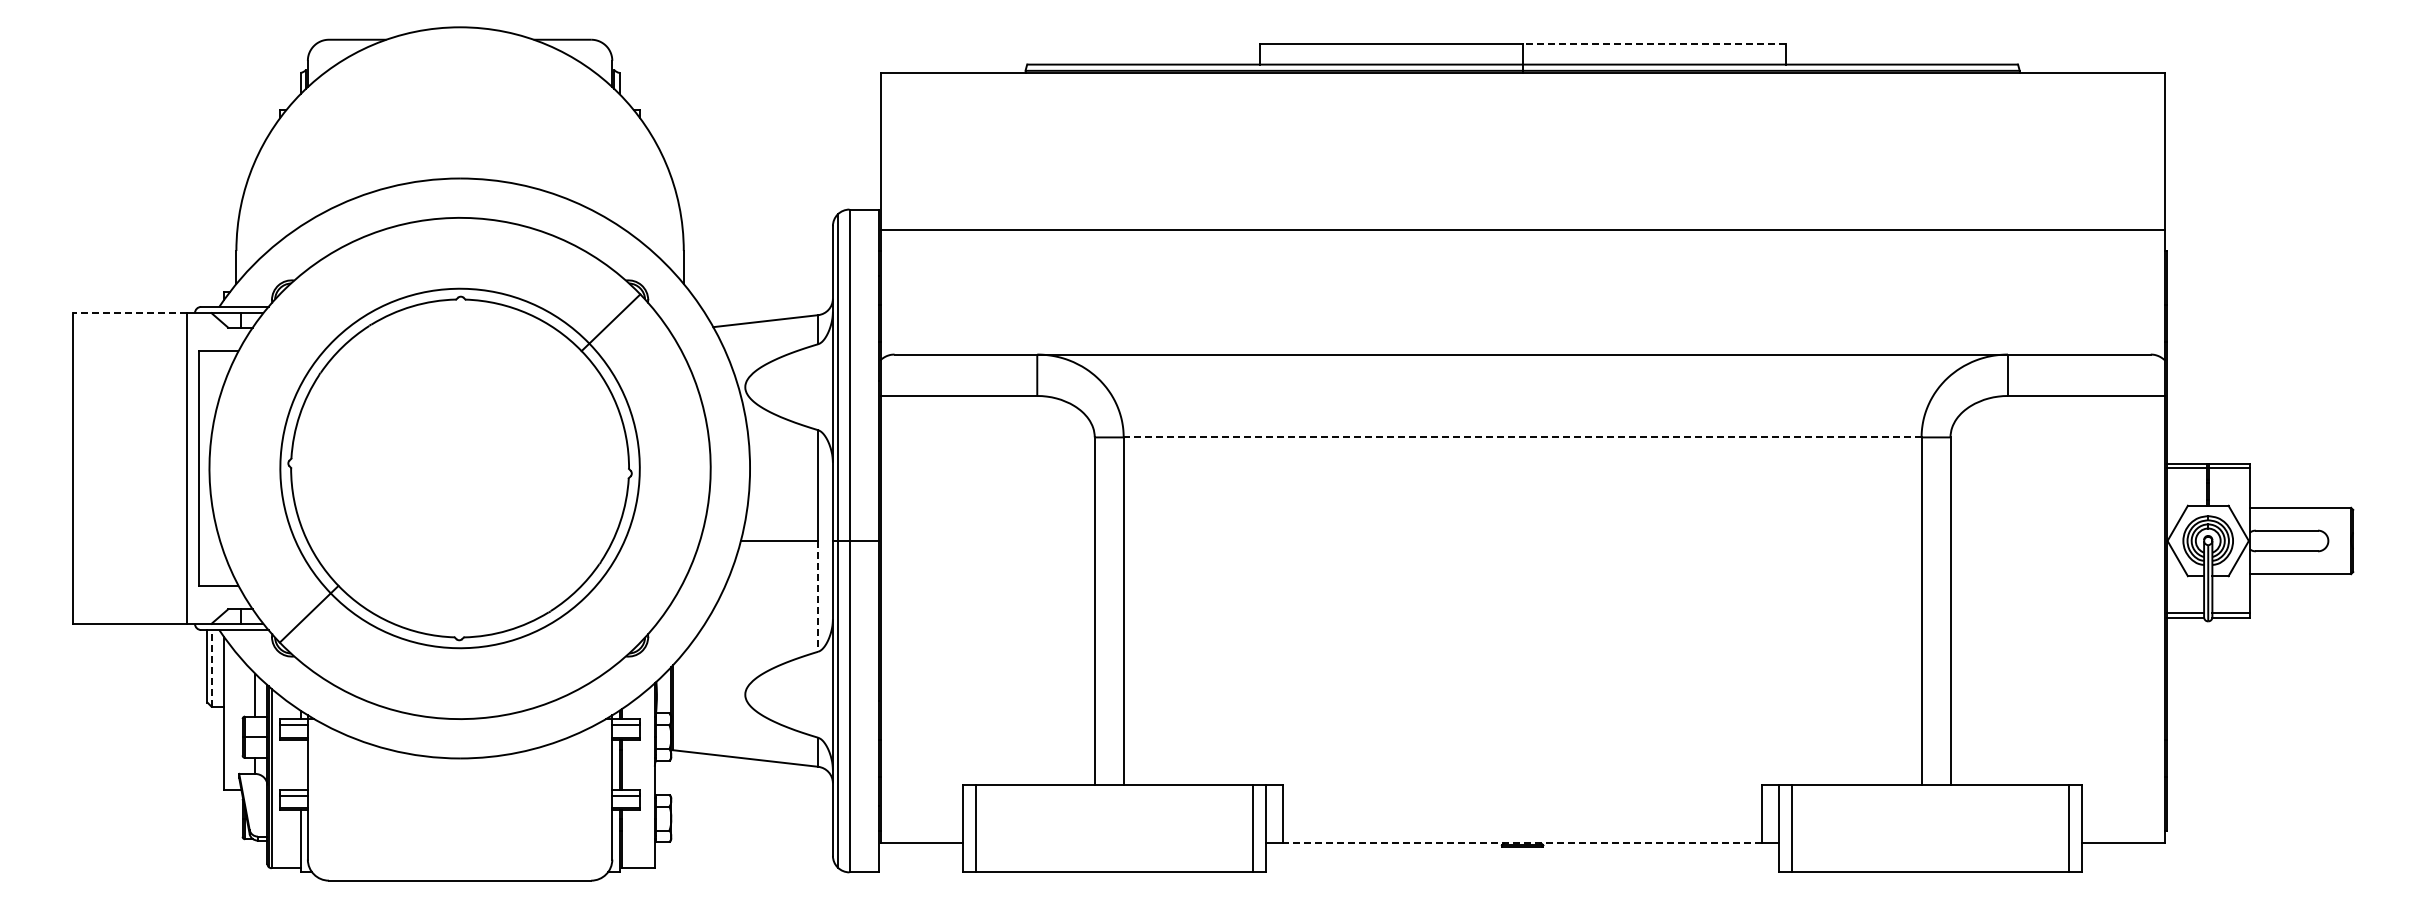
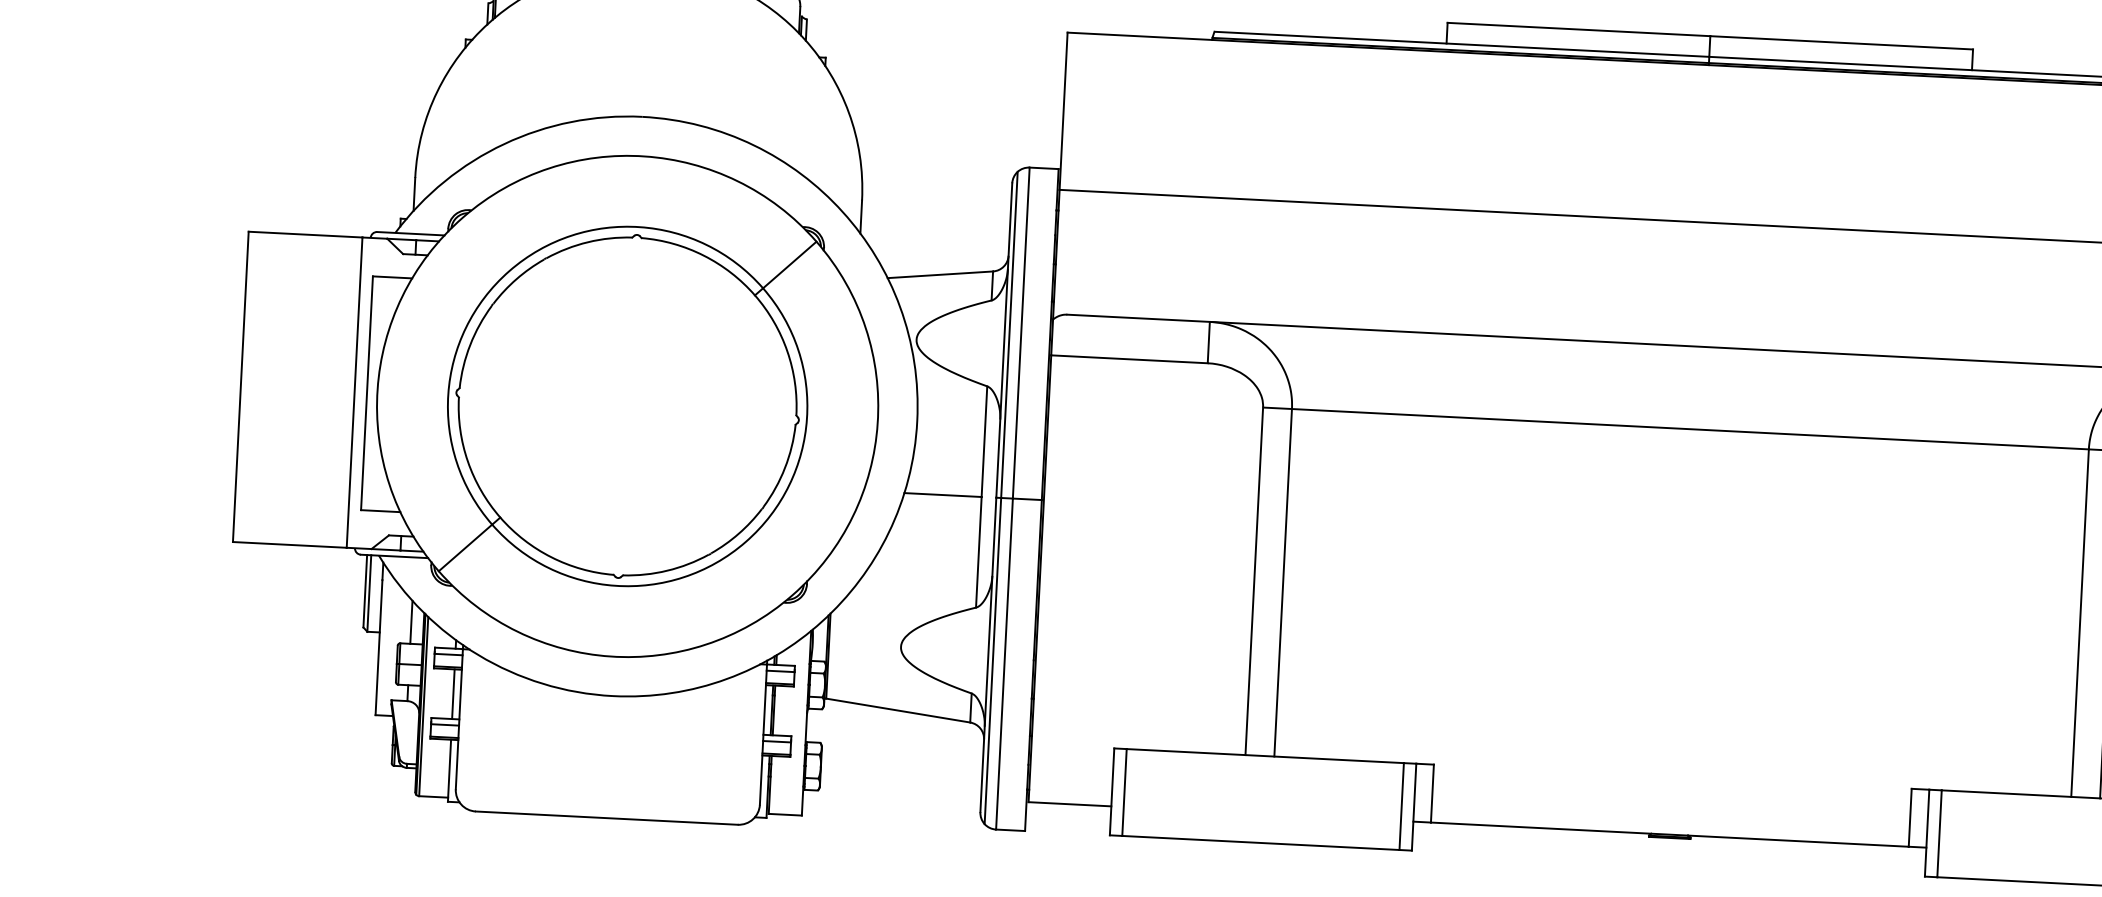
line: (1654, 43) -> (1842, 42), dashed -> solid
line: (129, 313) -> (305, 234), dashed -> solid
line: (1522, 437) -> (1690, 429), dashed -> solid
line: (818, 596) -> (979, 552), dashed -> solid
line: (211, 667) -> (369, 592), dashed -> solid
line: (300, 764) -> (453, 694), added
line: (1522, 843) -> (1669, 834), dashed -> solid

